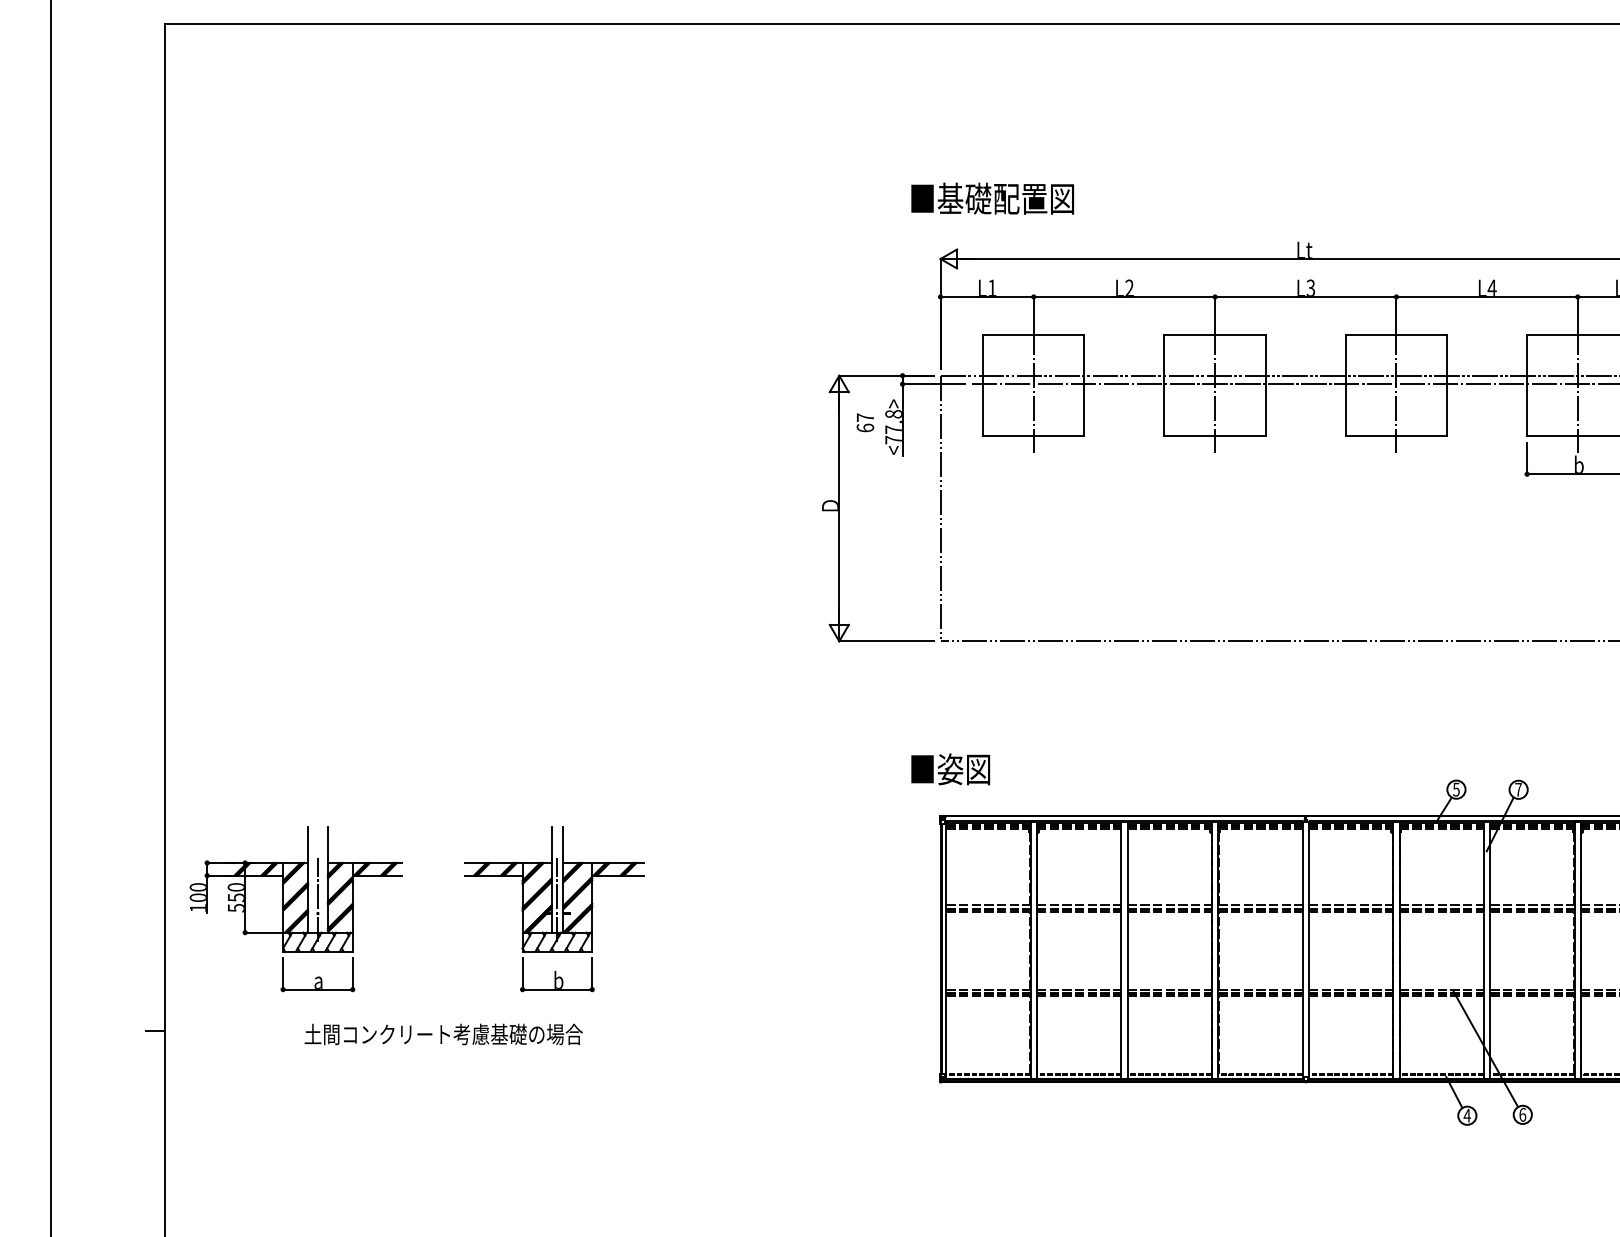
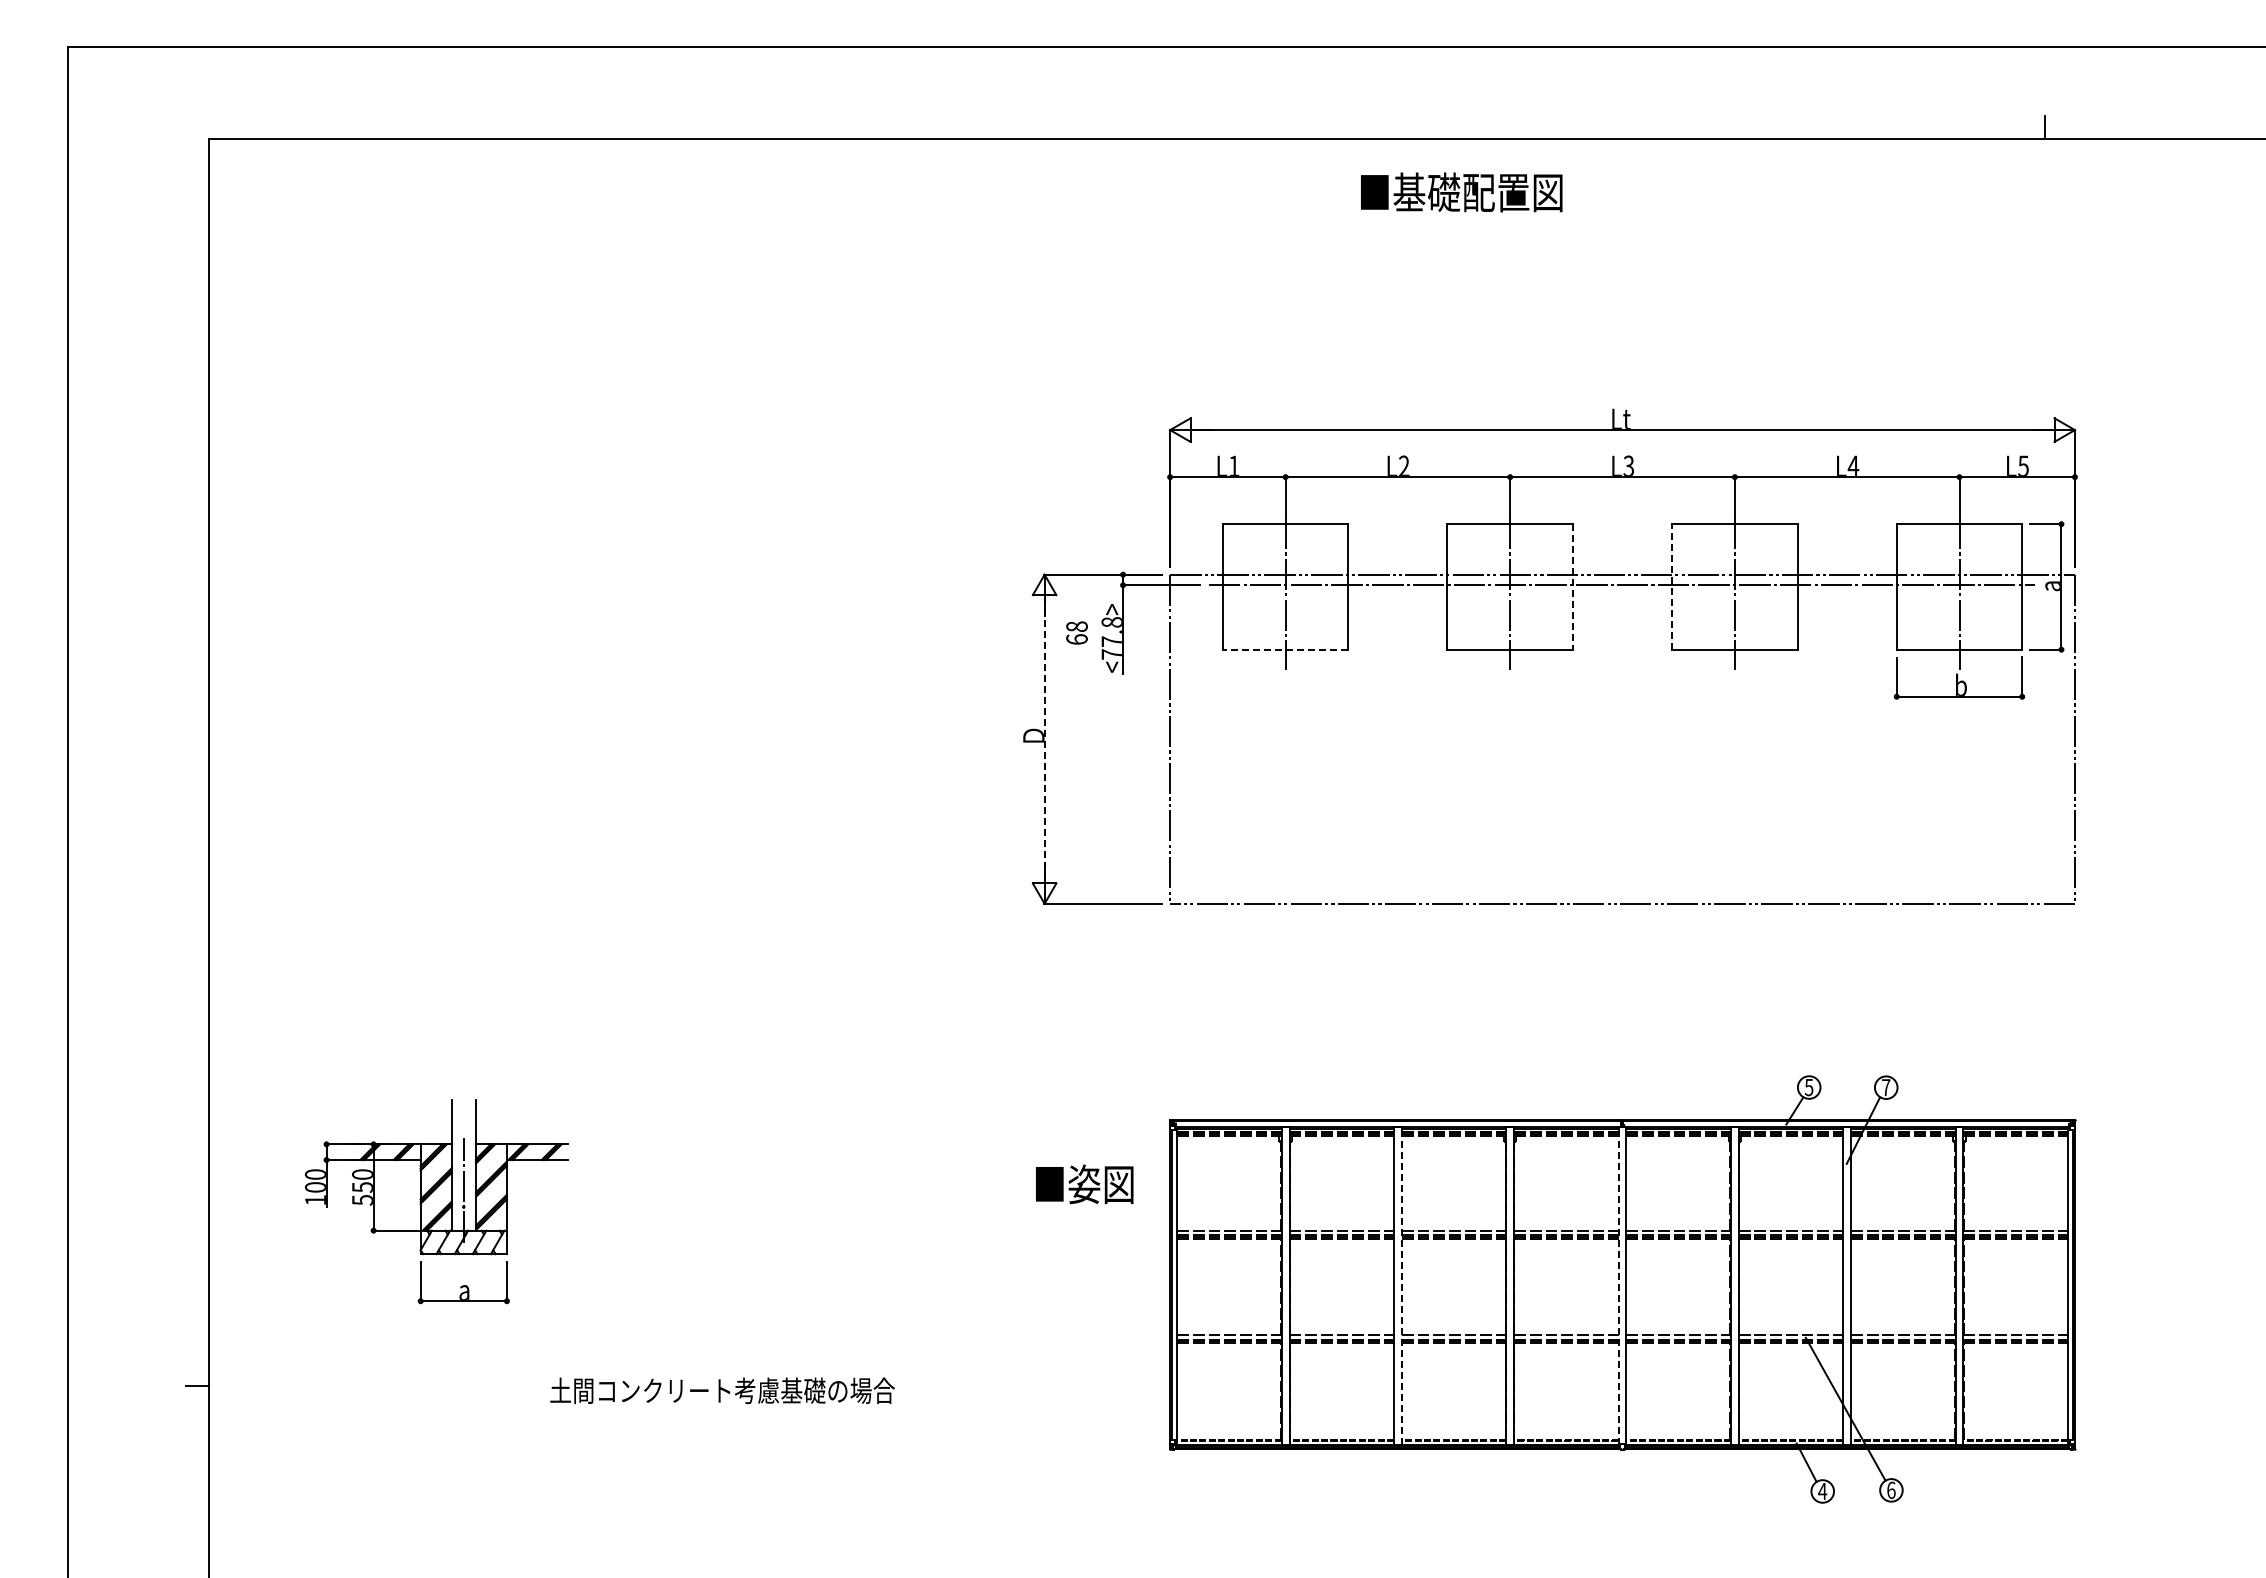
text: (992, 198) -> (1461, 192), moved
line: (1265, 385) -> (1572, 586), solid -> dashed
line: (1346, 385) -> (1672, 586), solid -> dashed
text: (865, 417) -> (1076, 626), 67 -> 68
line: (1033, 436) -> (1285, 649), solid -> dashed
line: (839, 507) -> (1044, 738), solid -> dashed
text: (950, 769) -> (1084, 1184), moved
part: (295, 909) -> (436, 1201), moved
part: (555, 909) -> (692, 1235), removed
line: (1127, 949) -> (1401, 1285), solid -> dashed
line: (1302, 949) -> (1618, 1285), solid -> dashed
text: (443, 1034) -> (722, 1390), moved

